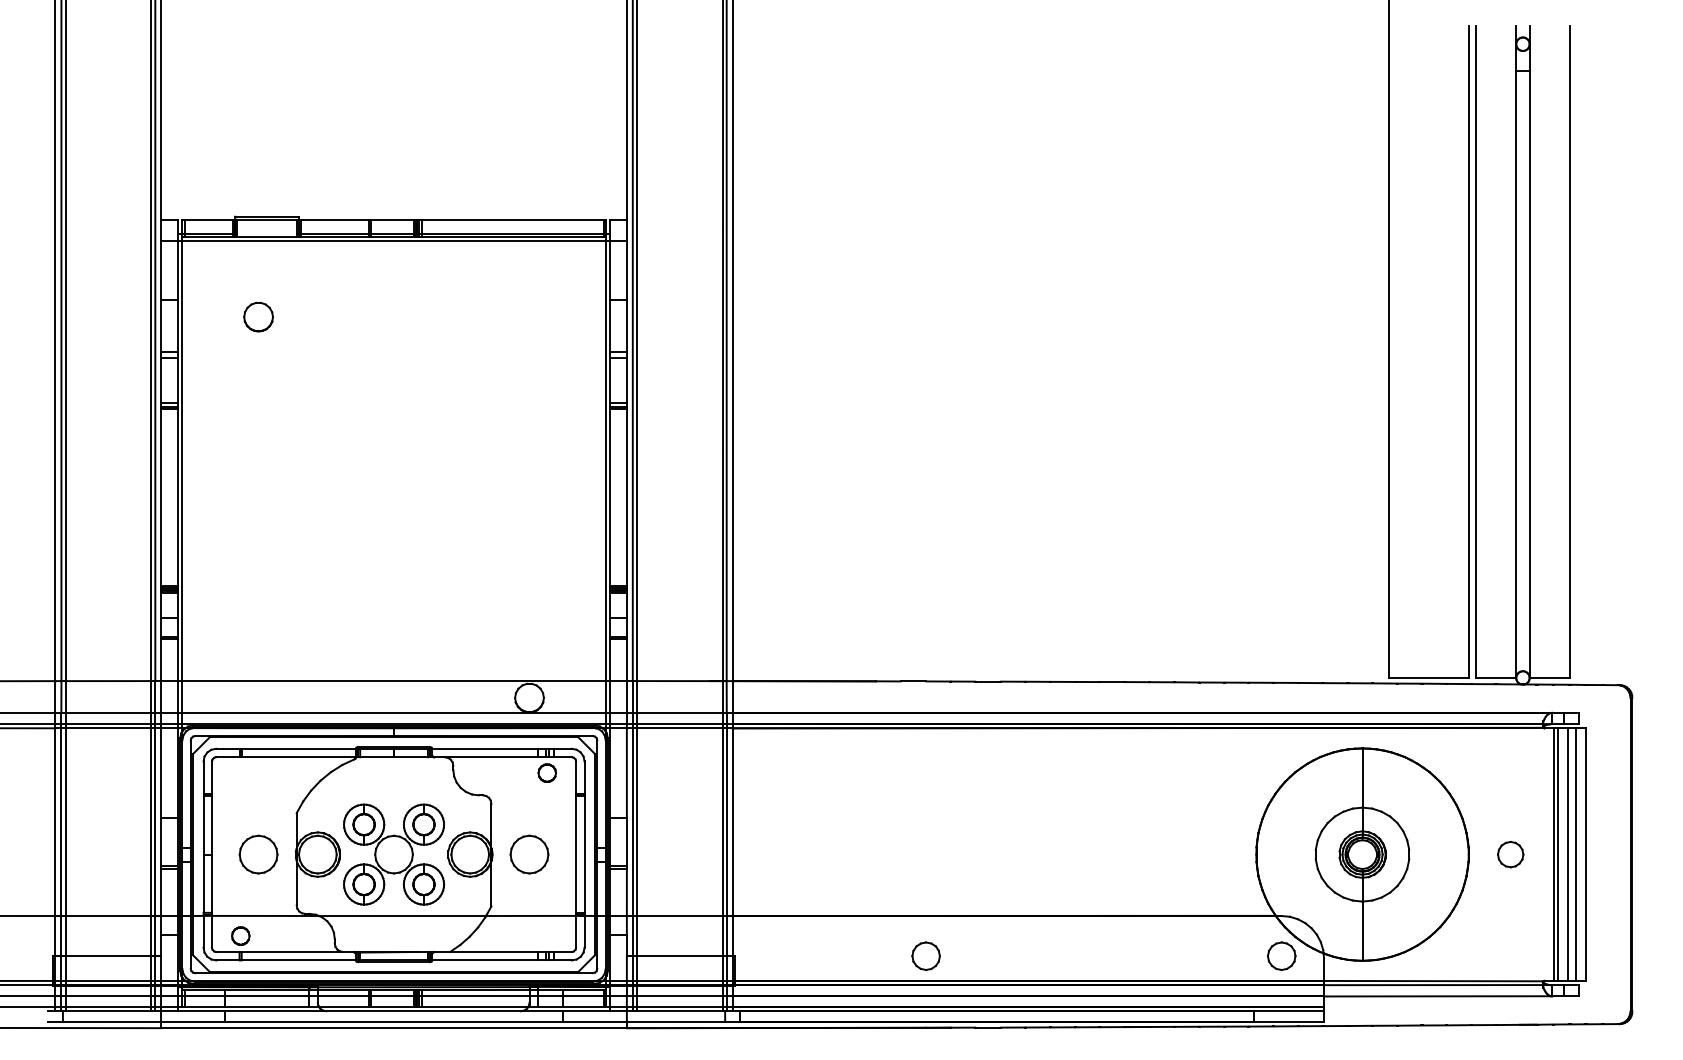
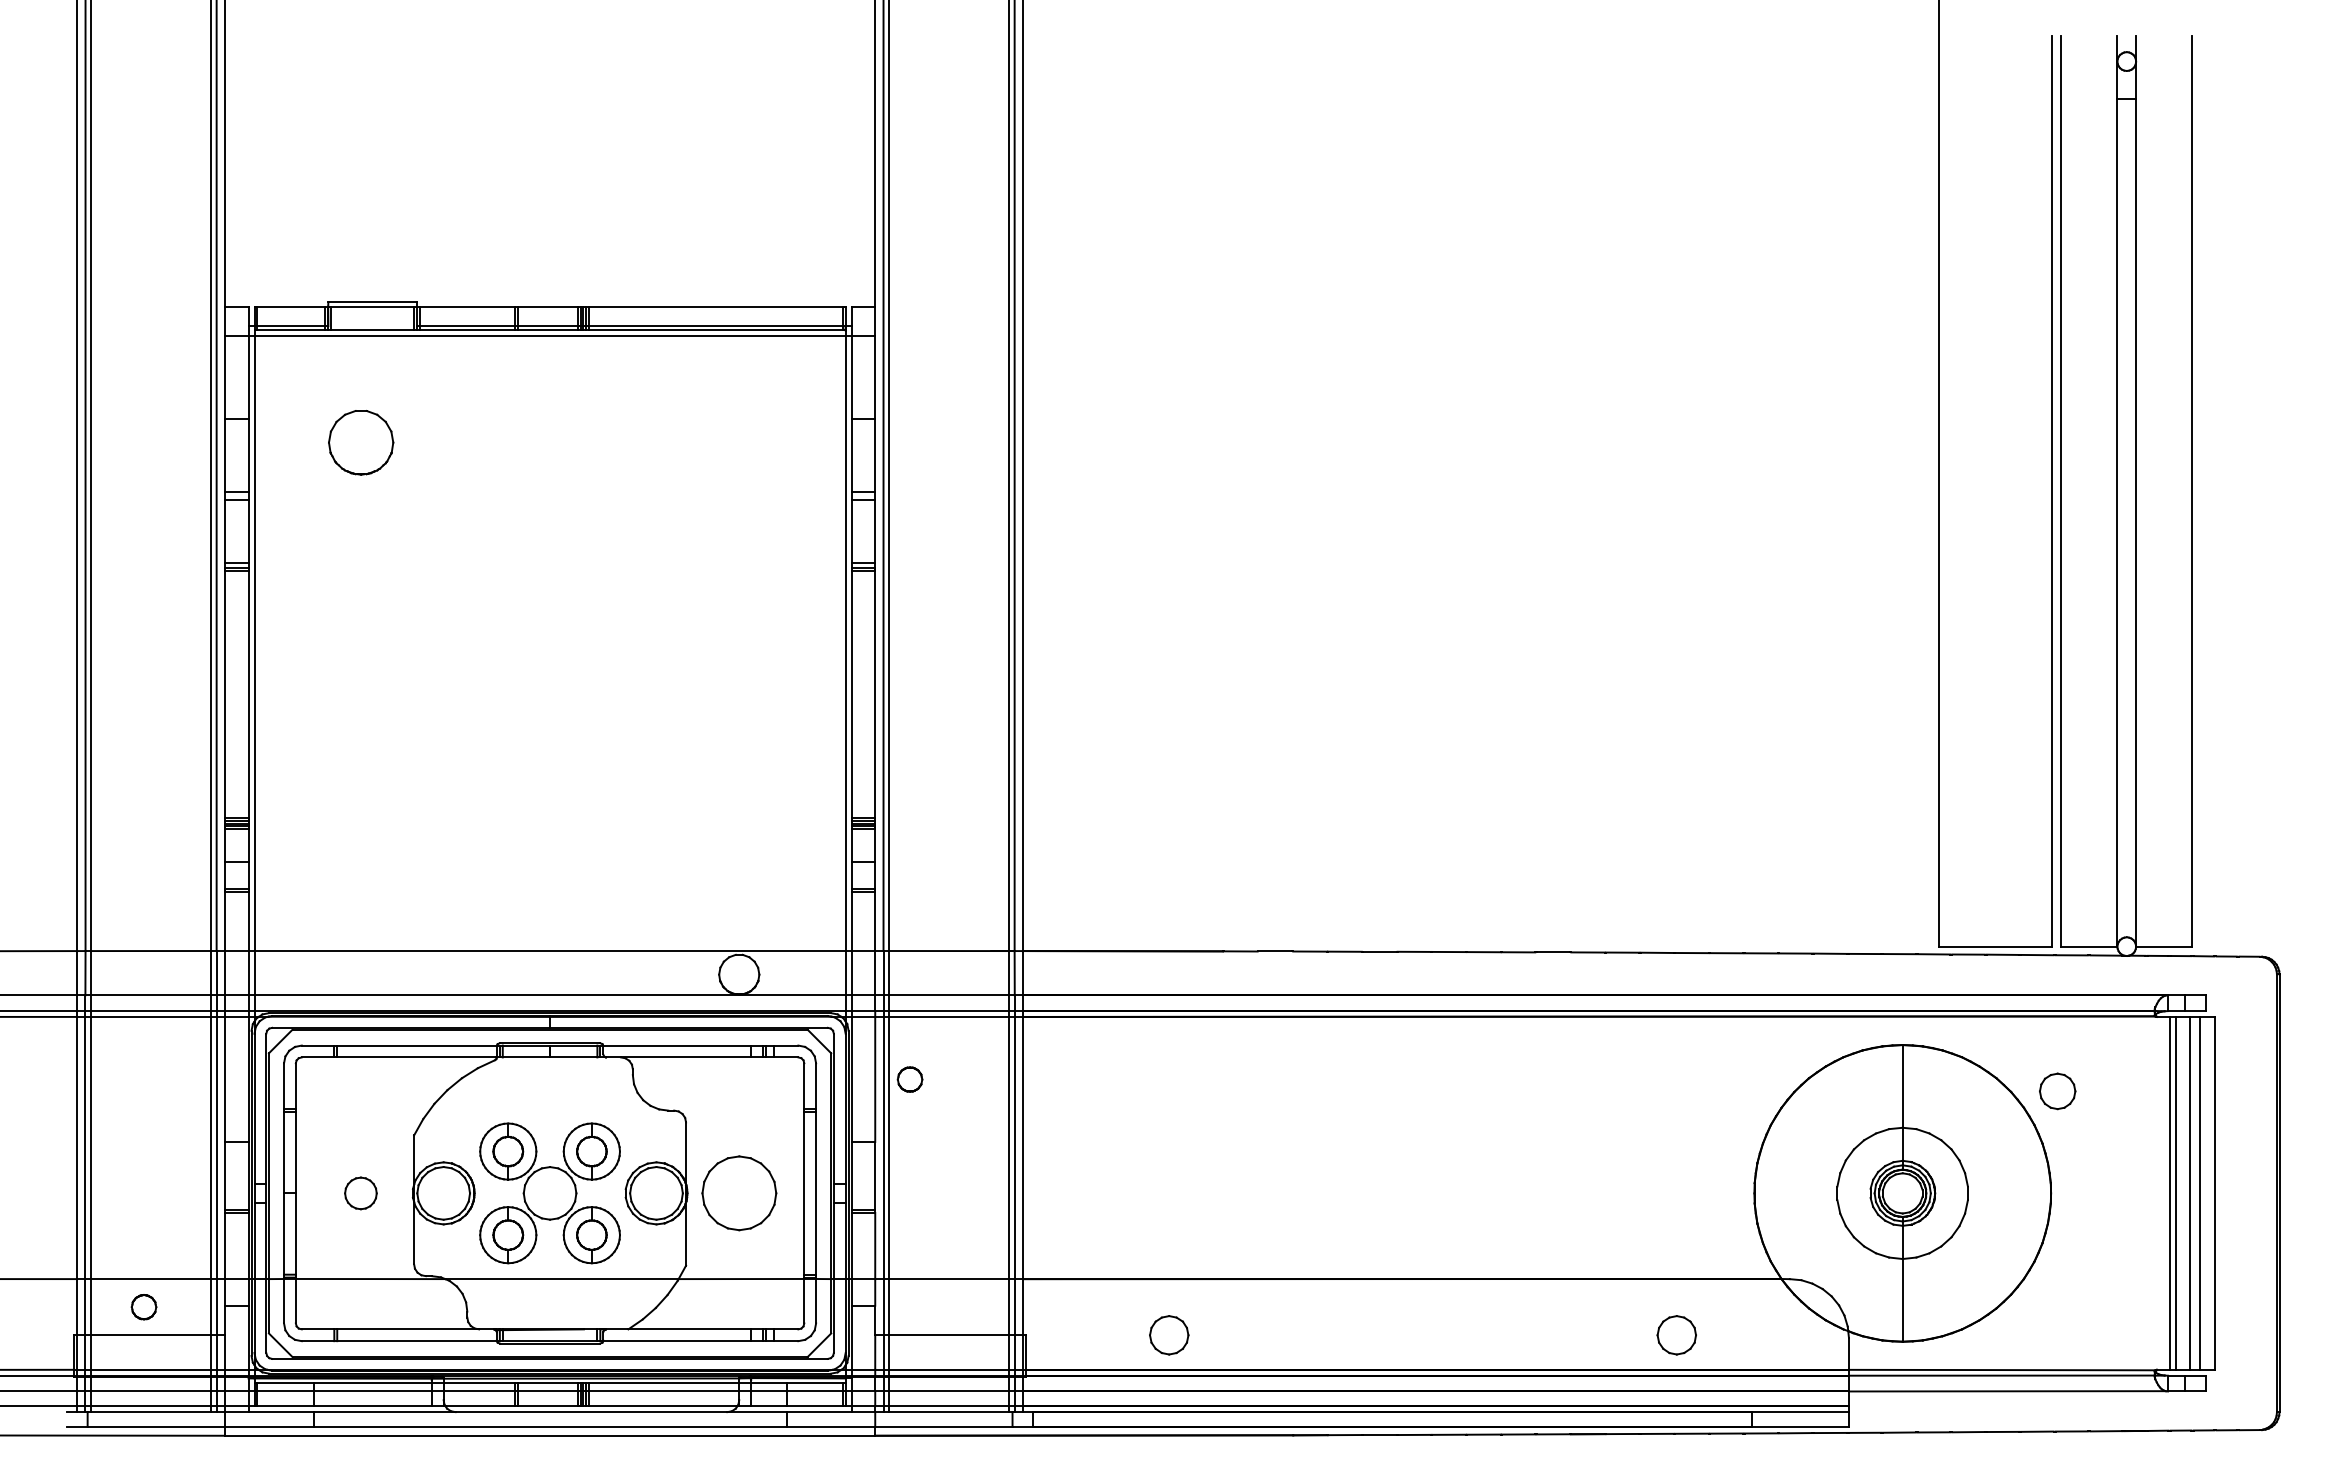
part: (258, 316) -> (360, 442), size x1.6
part: (546, 773) -> (909, 1079), moved
part: (258, 854) -> (360, 1193), size x0.6
part: (528, 854) -> (738, 1193), size x1.4
part: (1510, 854) -> (2057, 1091), moved
part: (240, 936) -> (143, 1307), moved
part: (926, 956) -> (1169, 1335), moved
part: (1281, 956) -> (1676, 1335), moved

